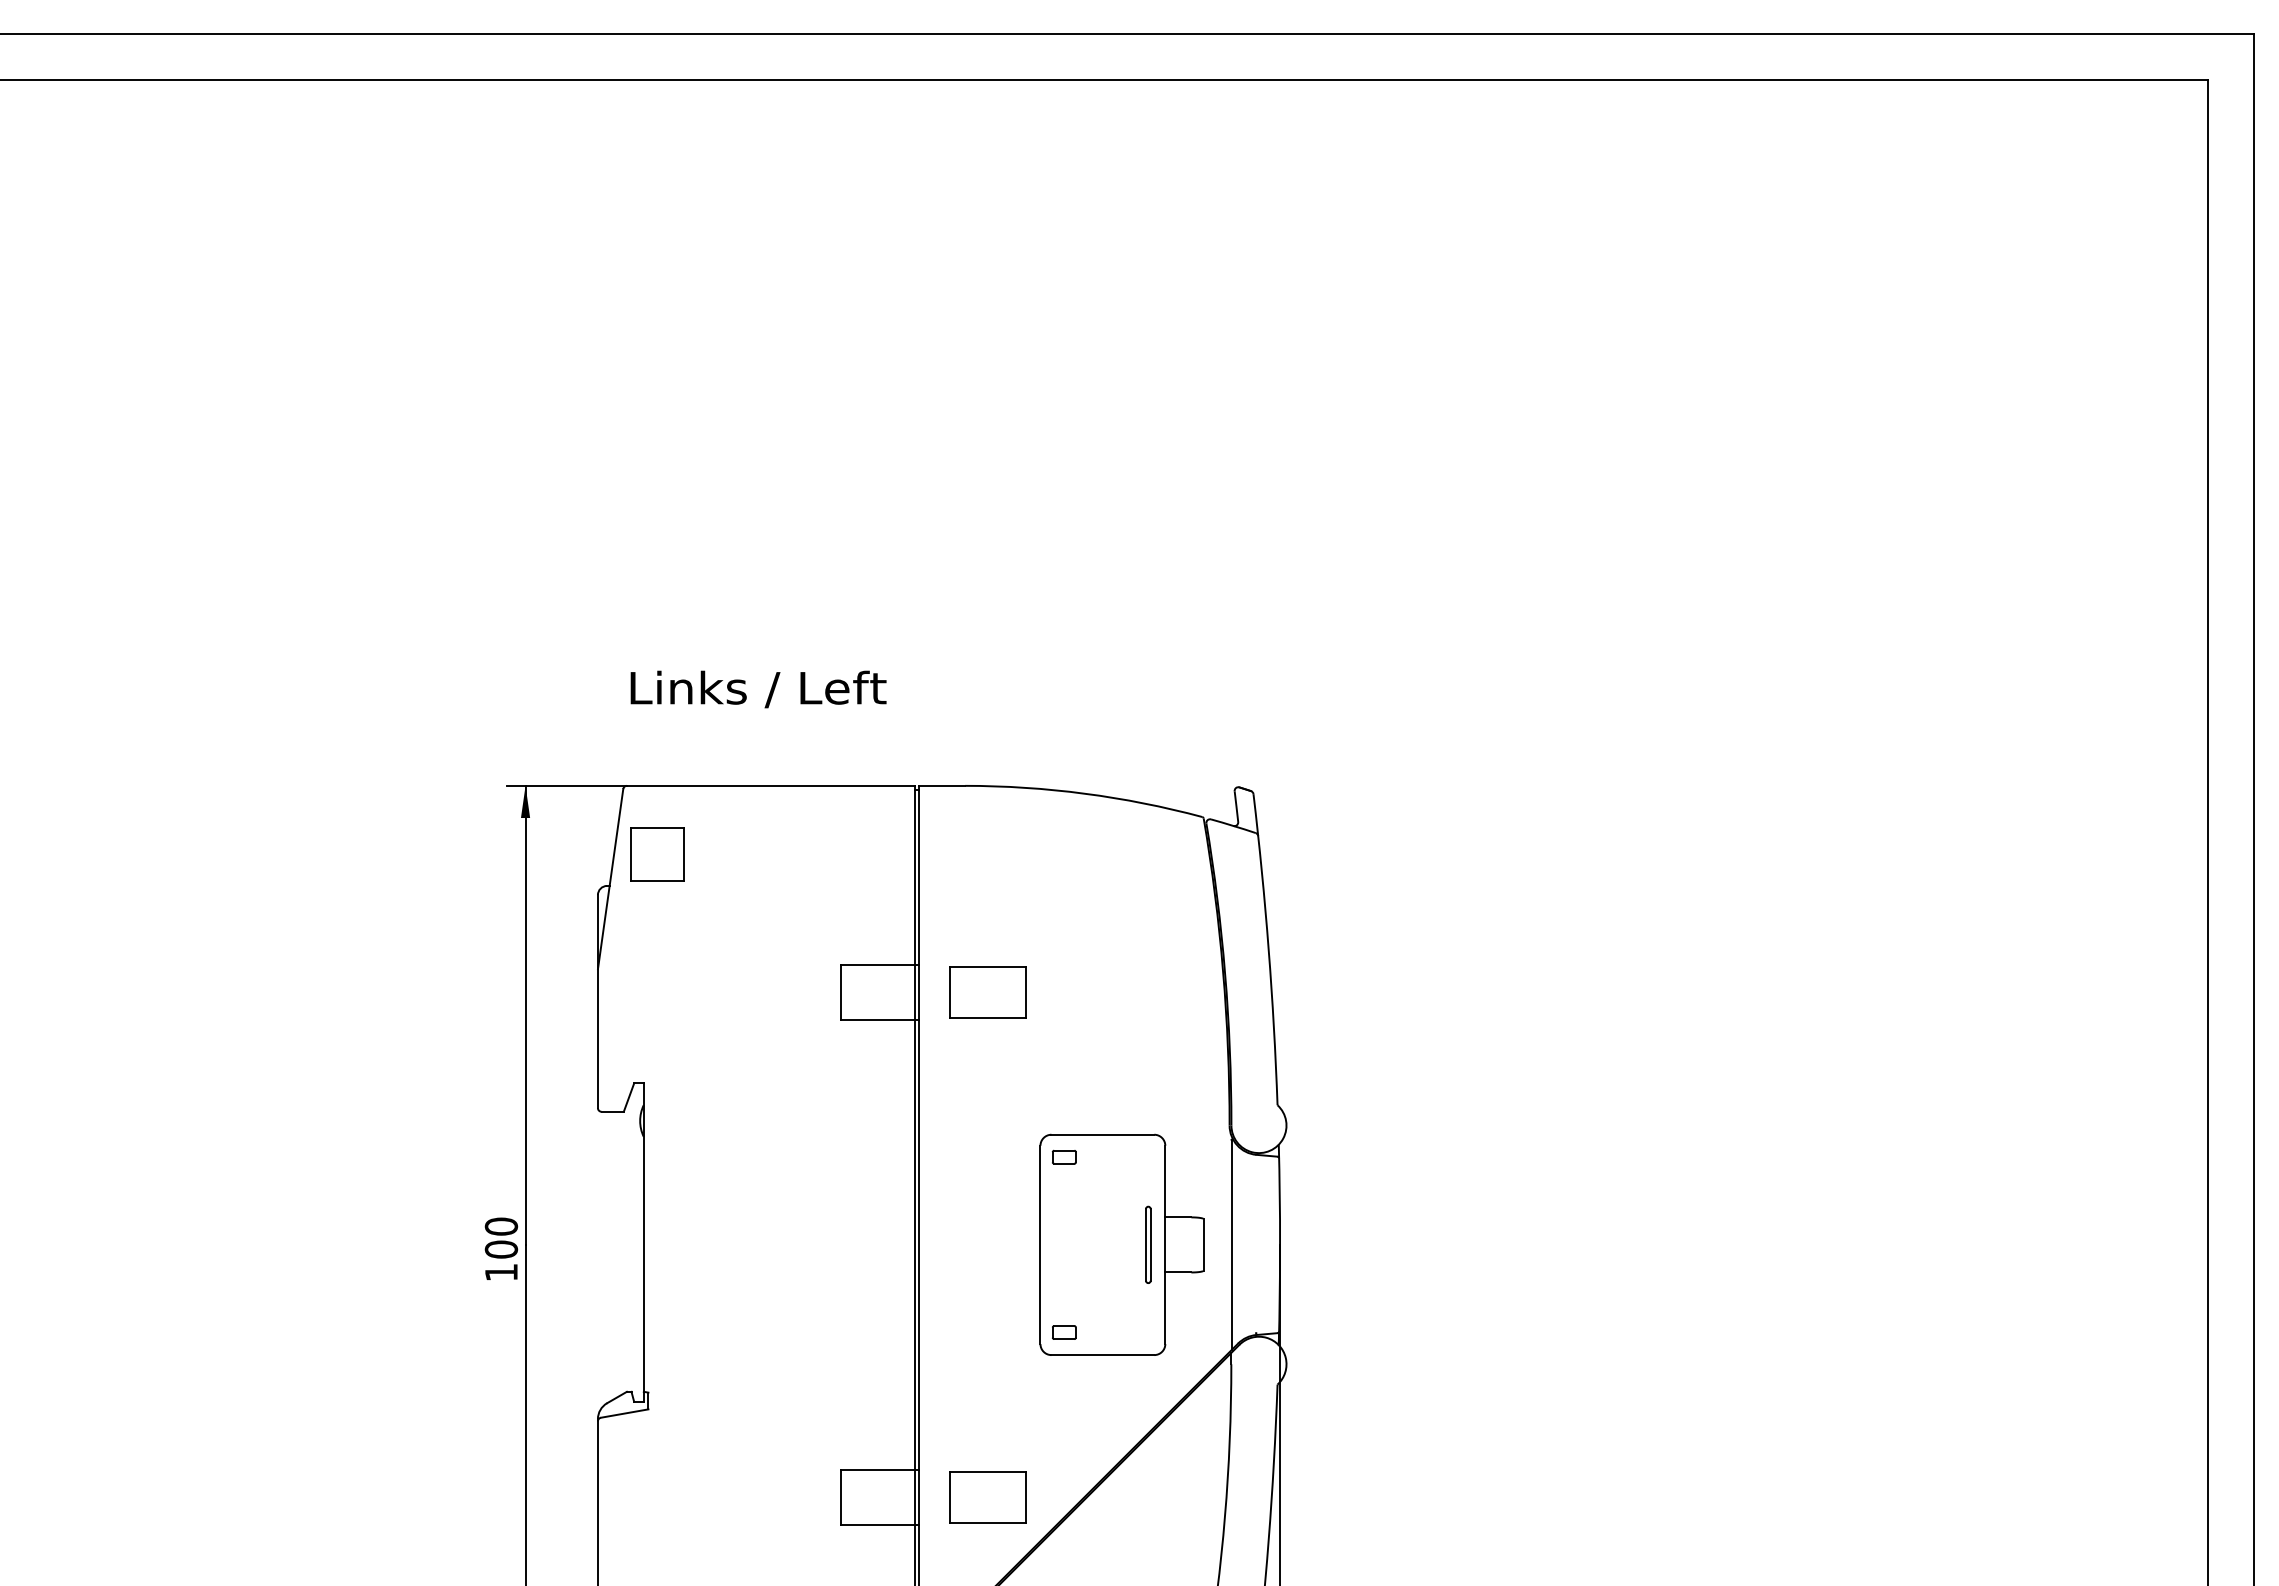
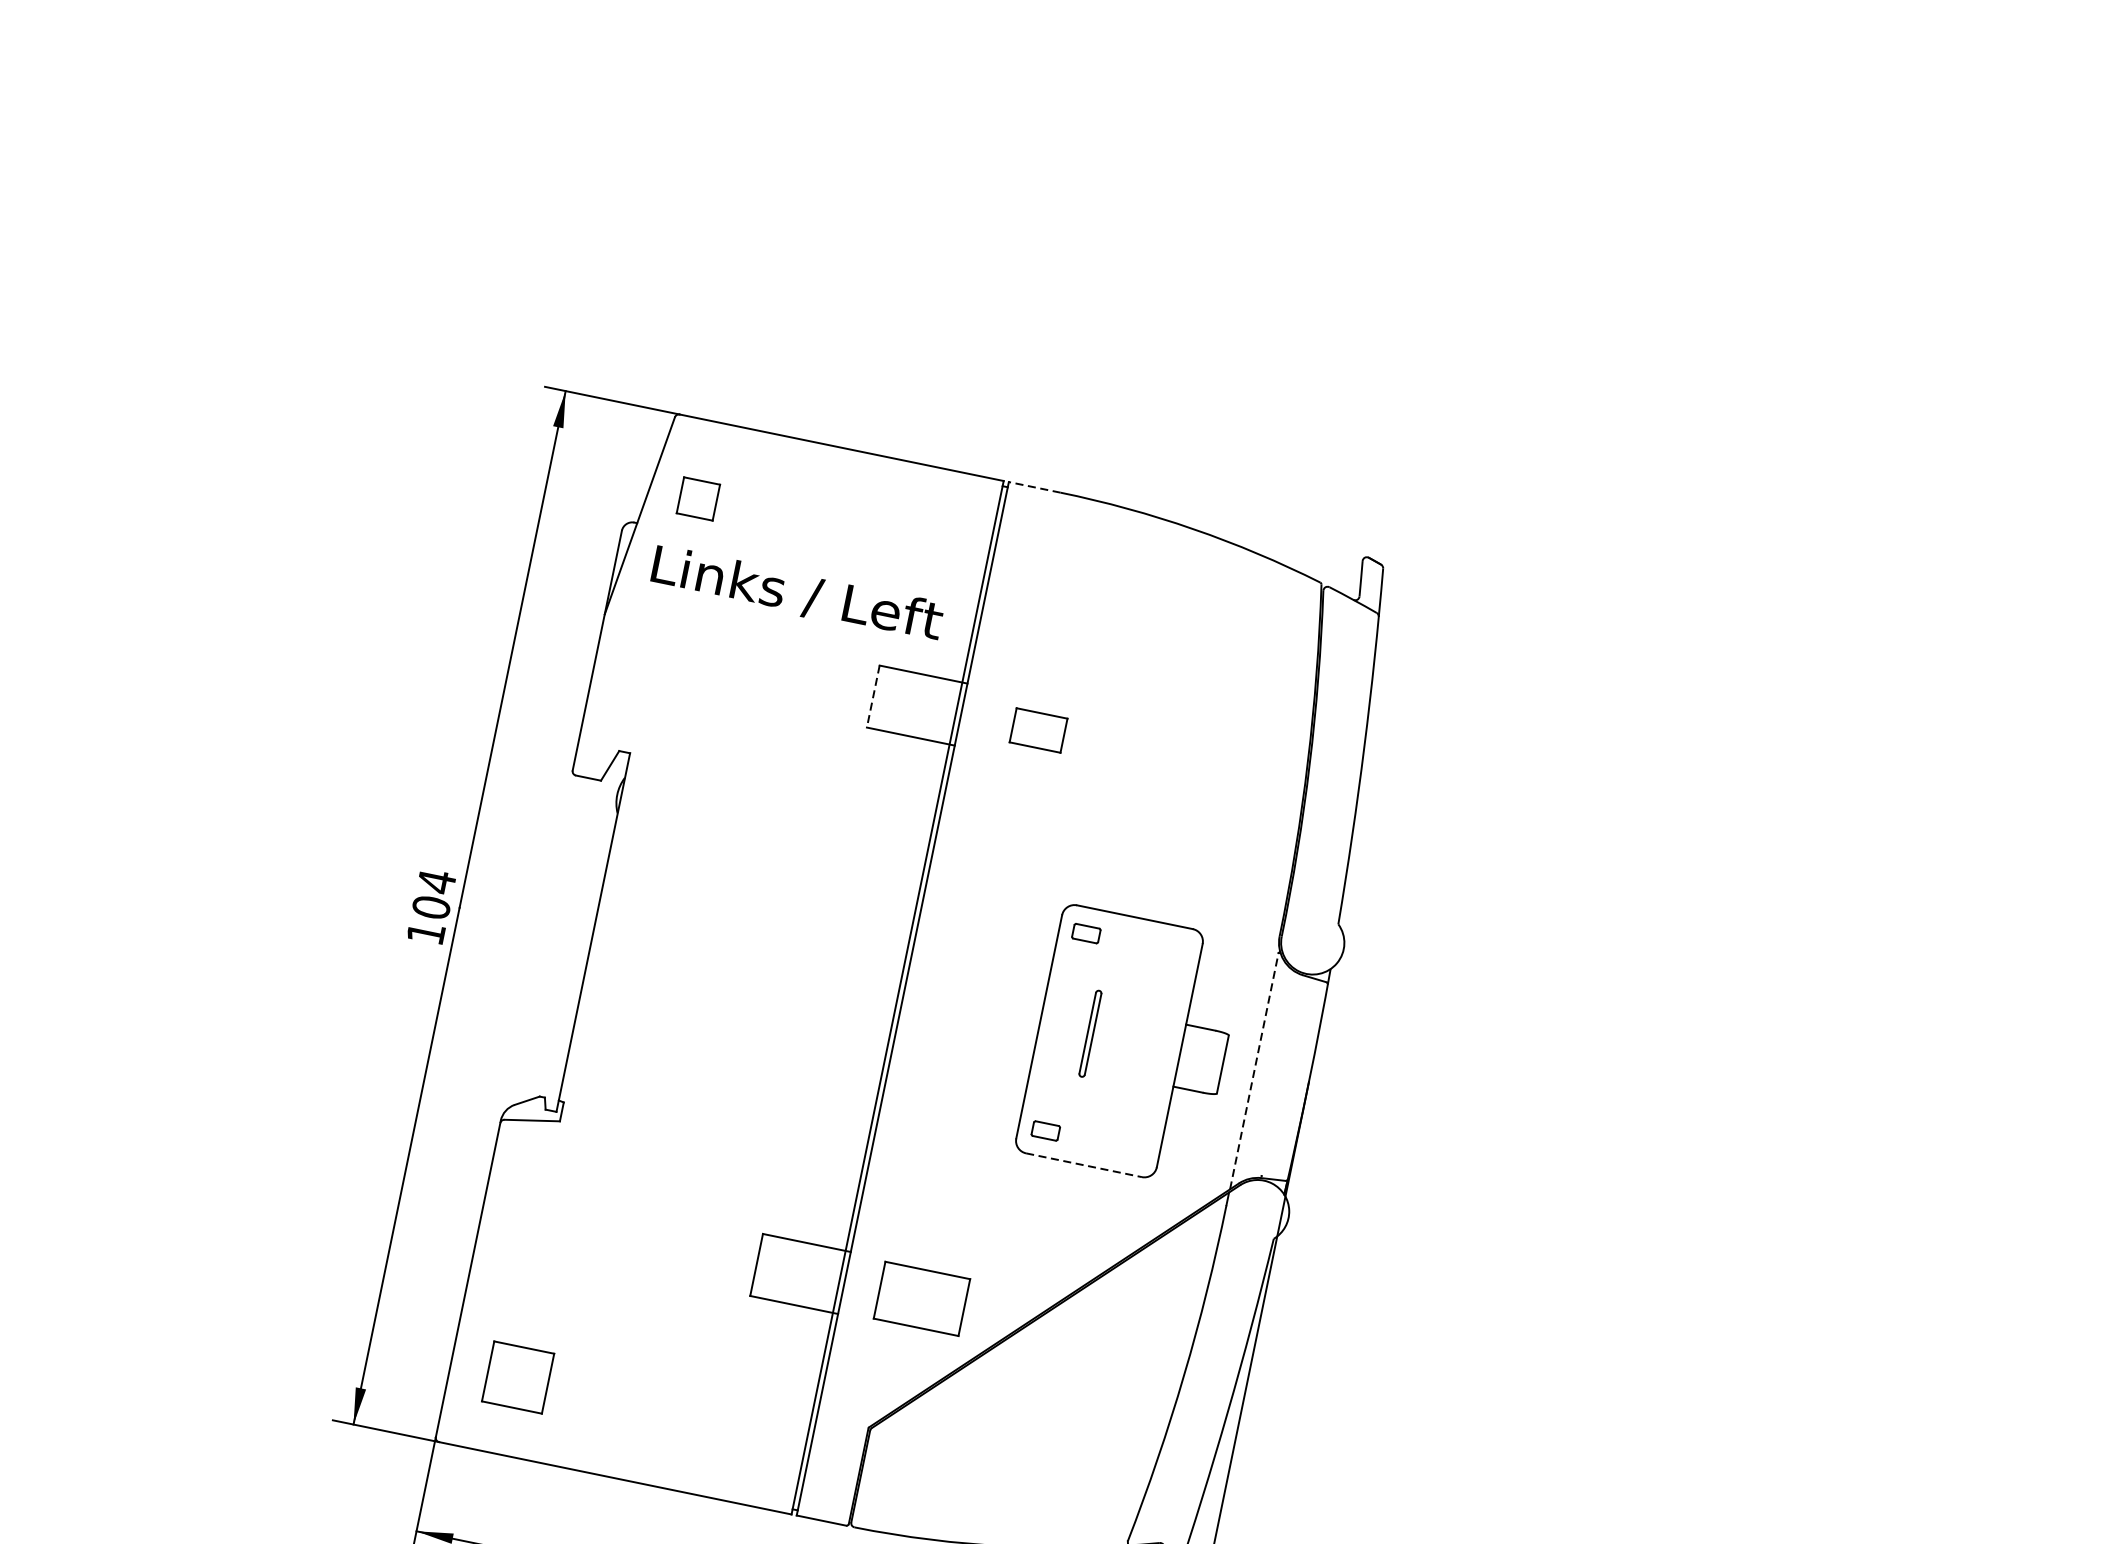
text: (758, 689) -> (797, 594), moved
line: (942, 785) -> (1035, 487), solid -> dashed
part: (657, 854) -> (698, 498), size x0.6
line: (841, 992) -> (873, 696), solid -> dashed
part: (987, 992) -> (1037, 730), size x0.6
text: (501, 1226) -> (436, 881), 100 -> 104
part: (1148, 1244) -> (1090, 1033), moved
line: (1231, 1245) -> (1254, 1071), solid -> dashed
line: (1103, 1355) -> (1084, 1165), solid -> dashed

